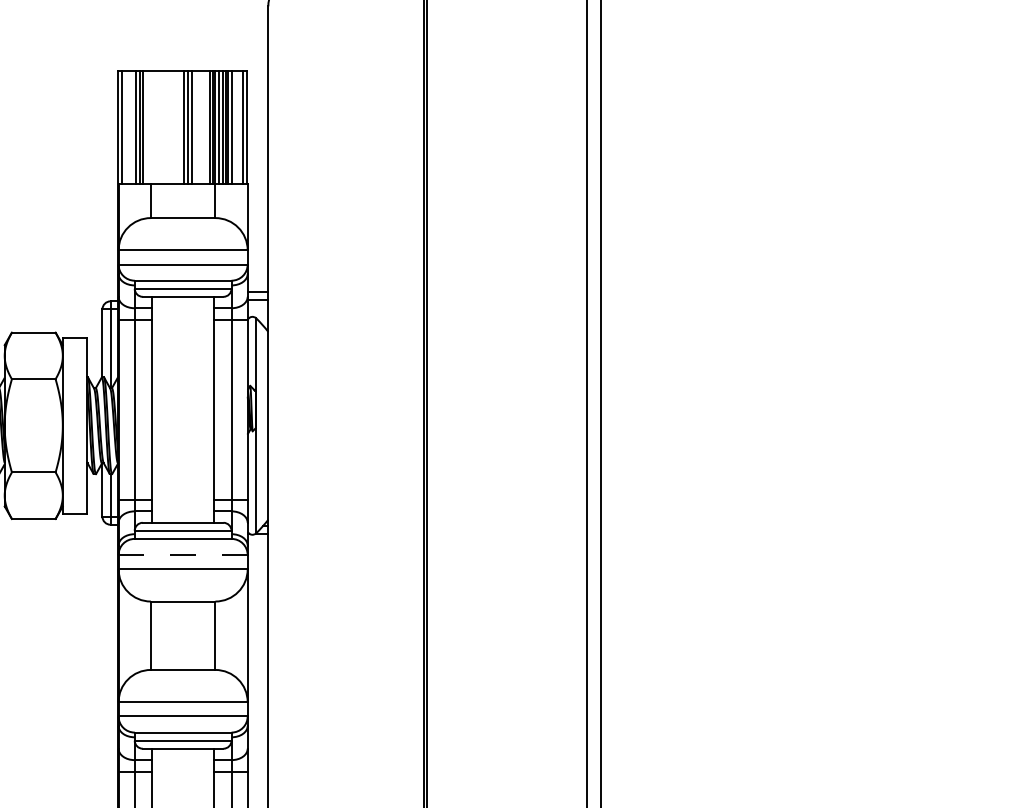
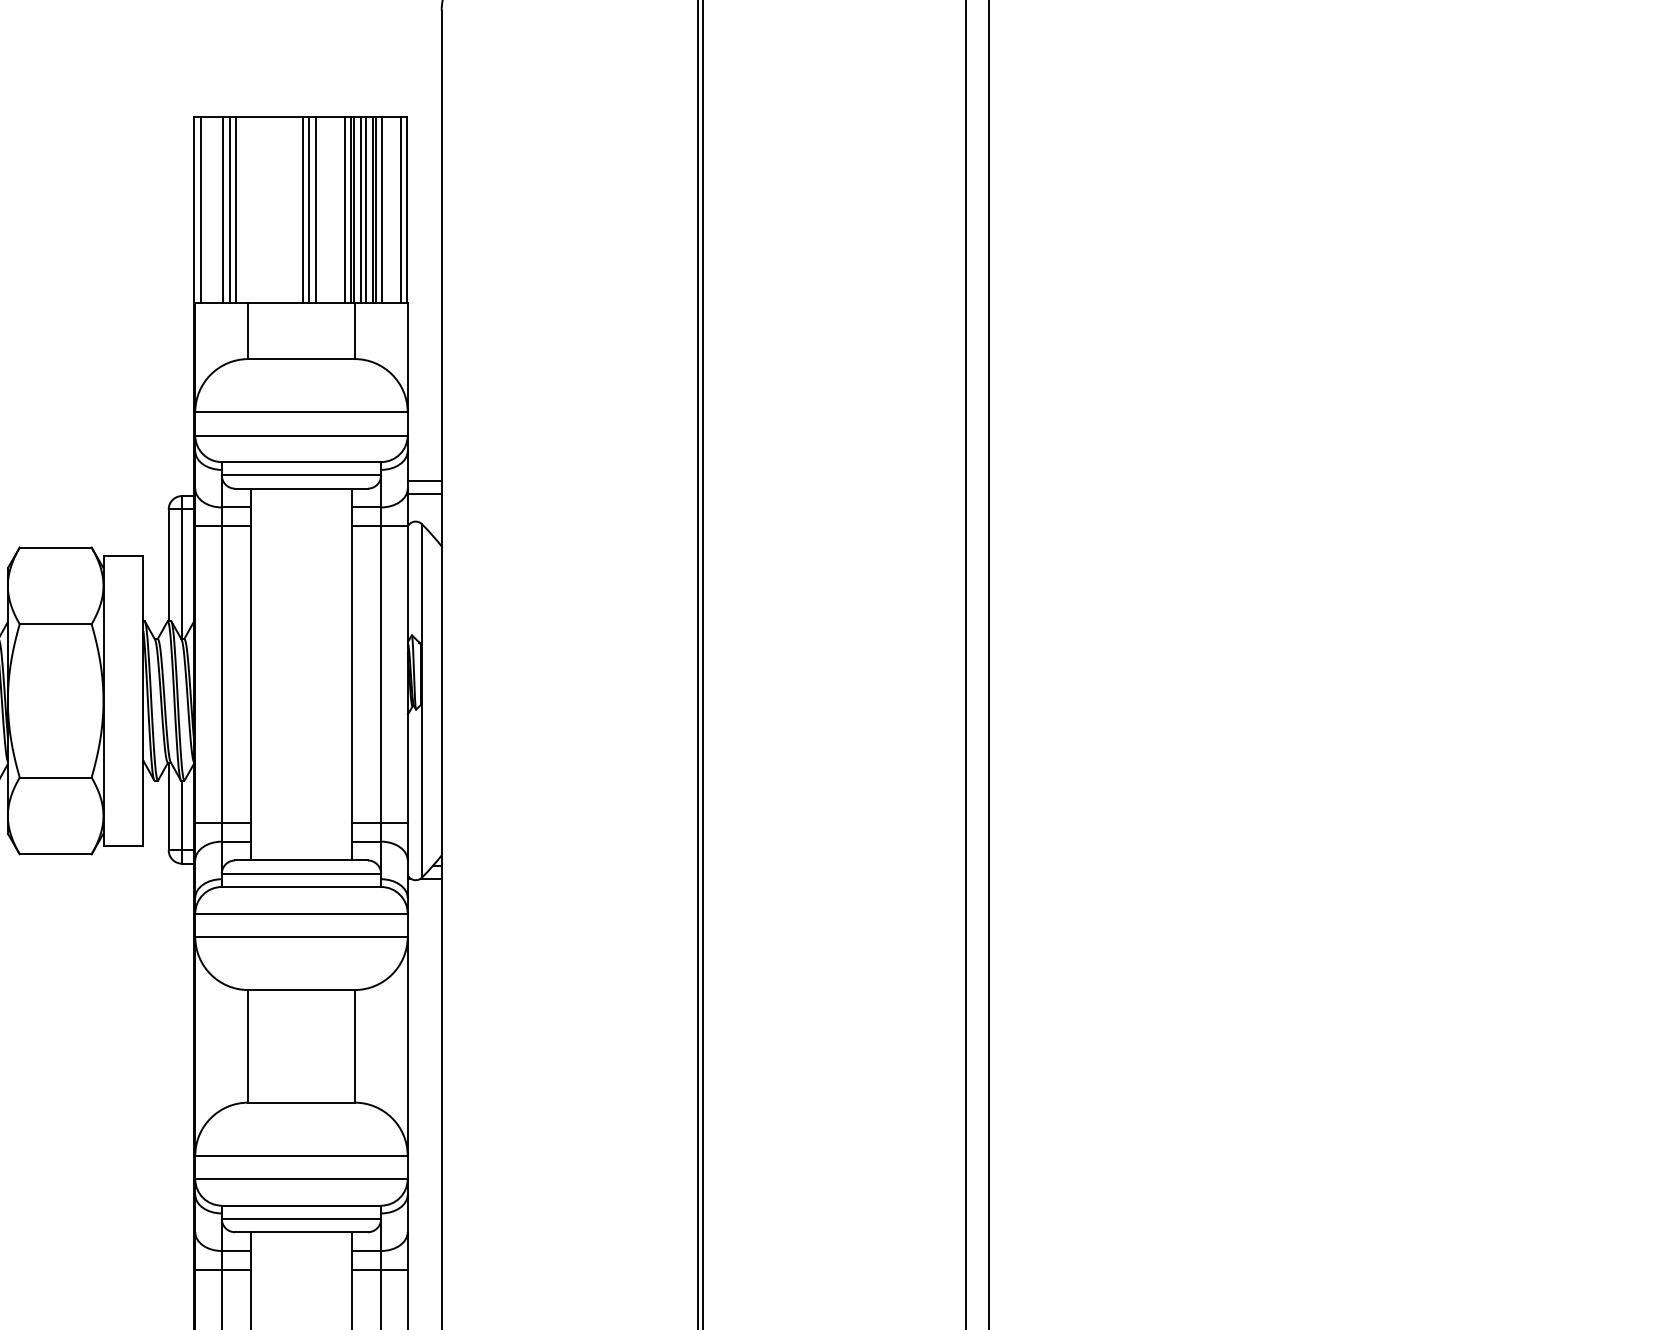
line: (183, 555) -> (302, 914), dashed -> solid

